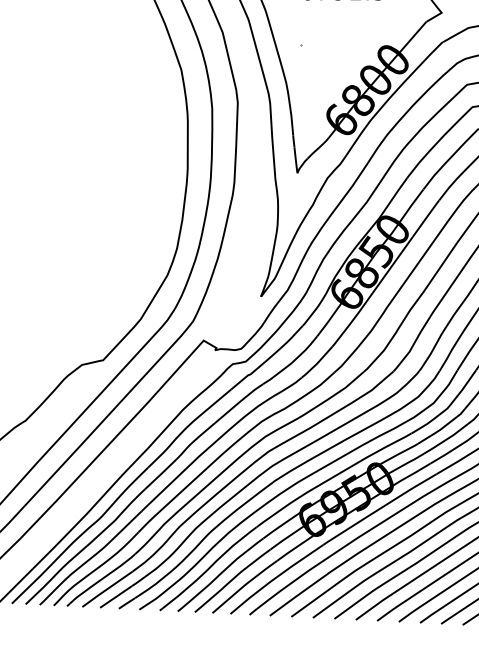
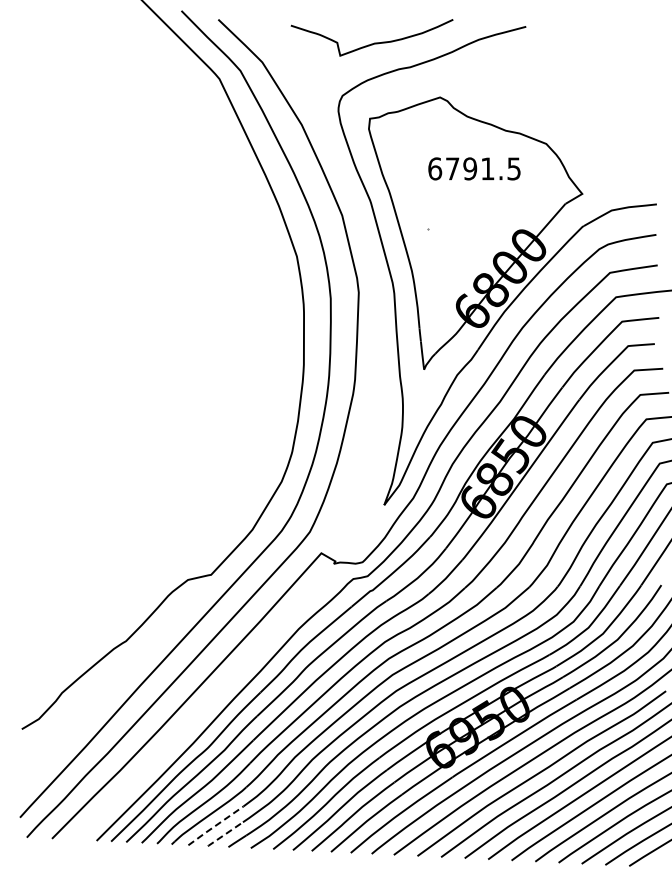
line: (106, 589) -> (214, 826), solid -> dashed
line: (116, 597) -> (225, 834), solid -> dashed

